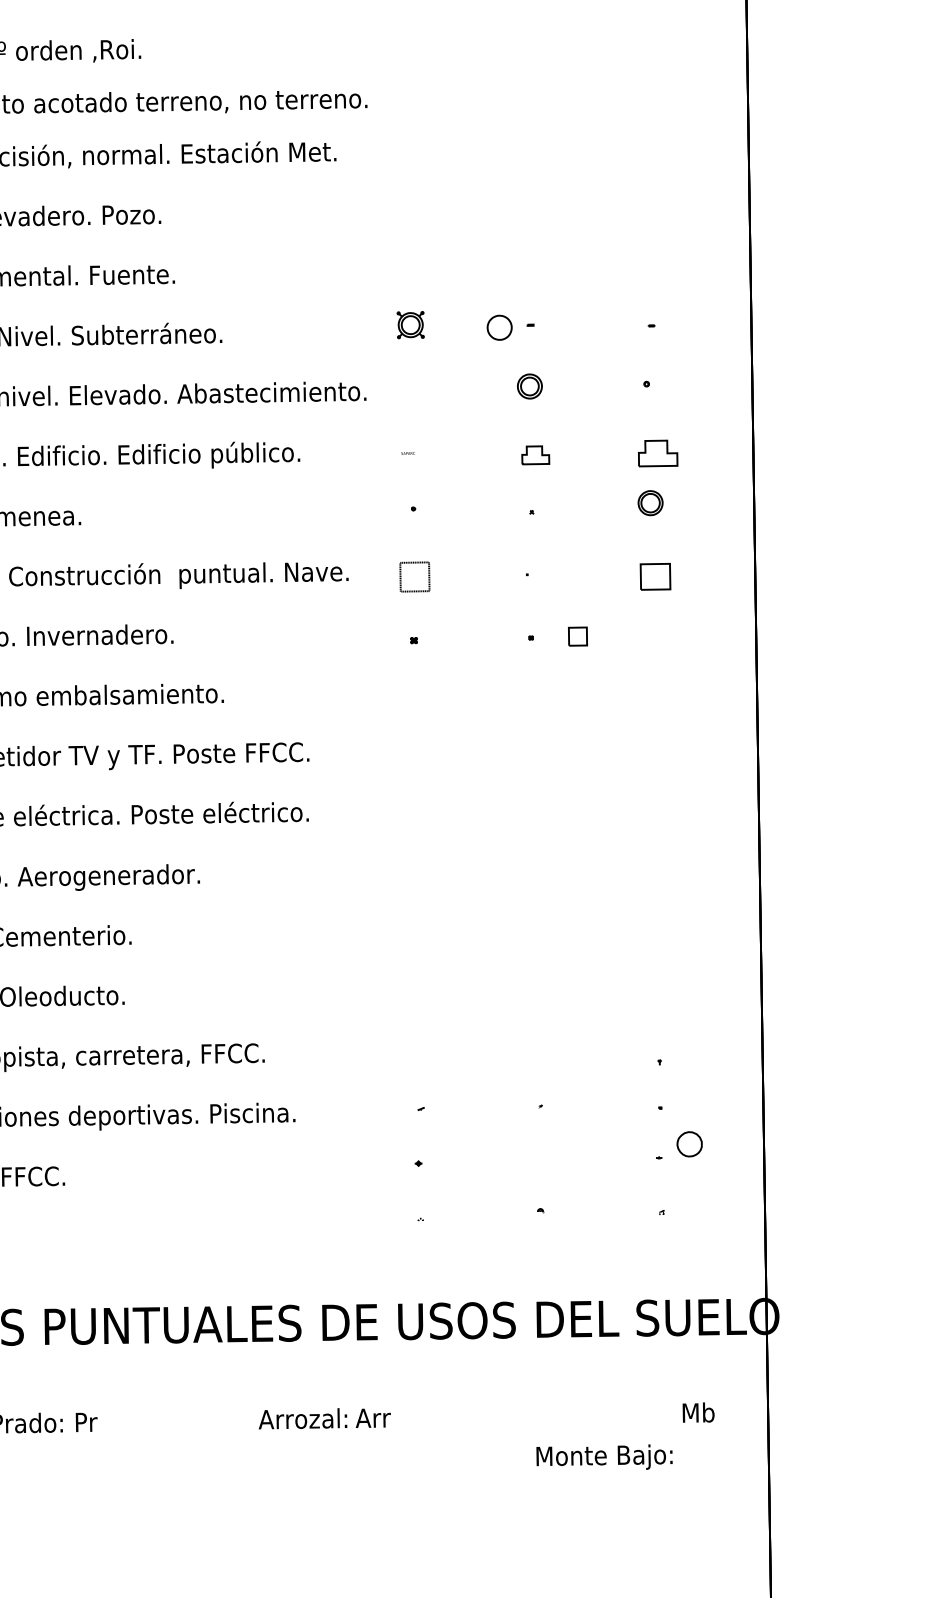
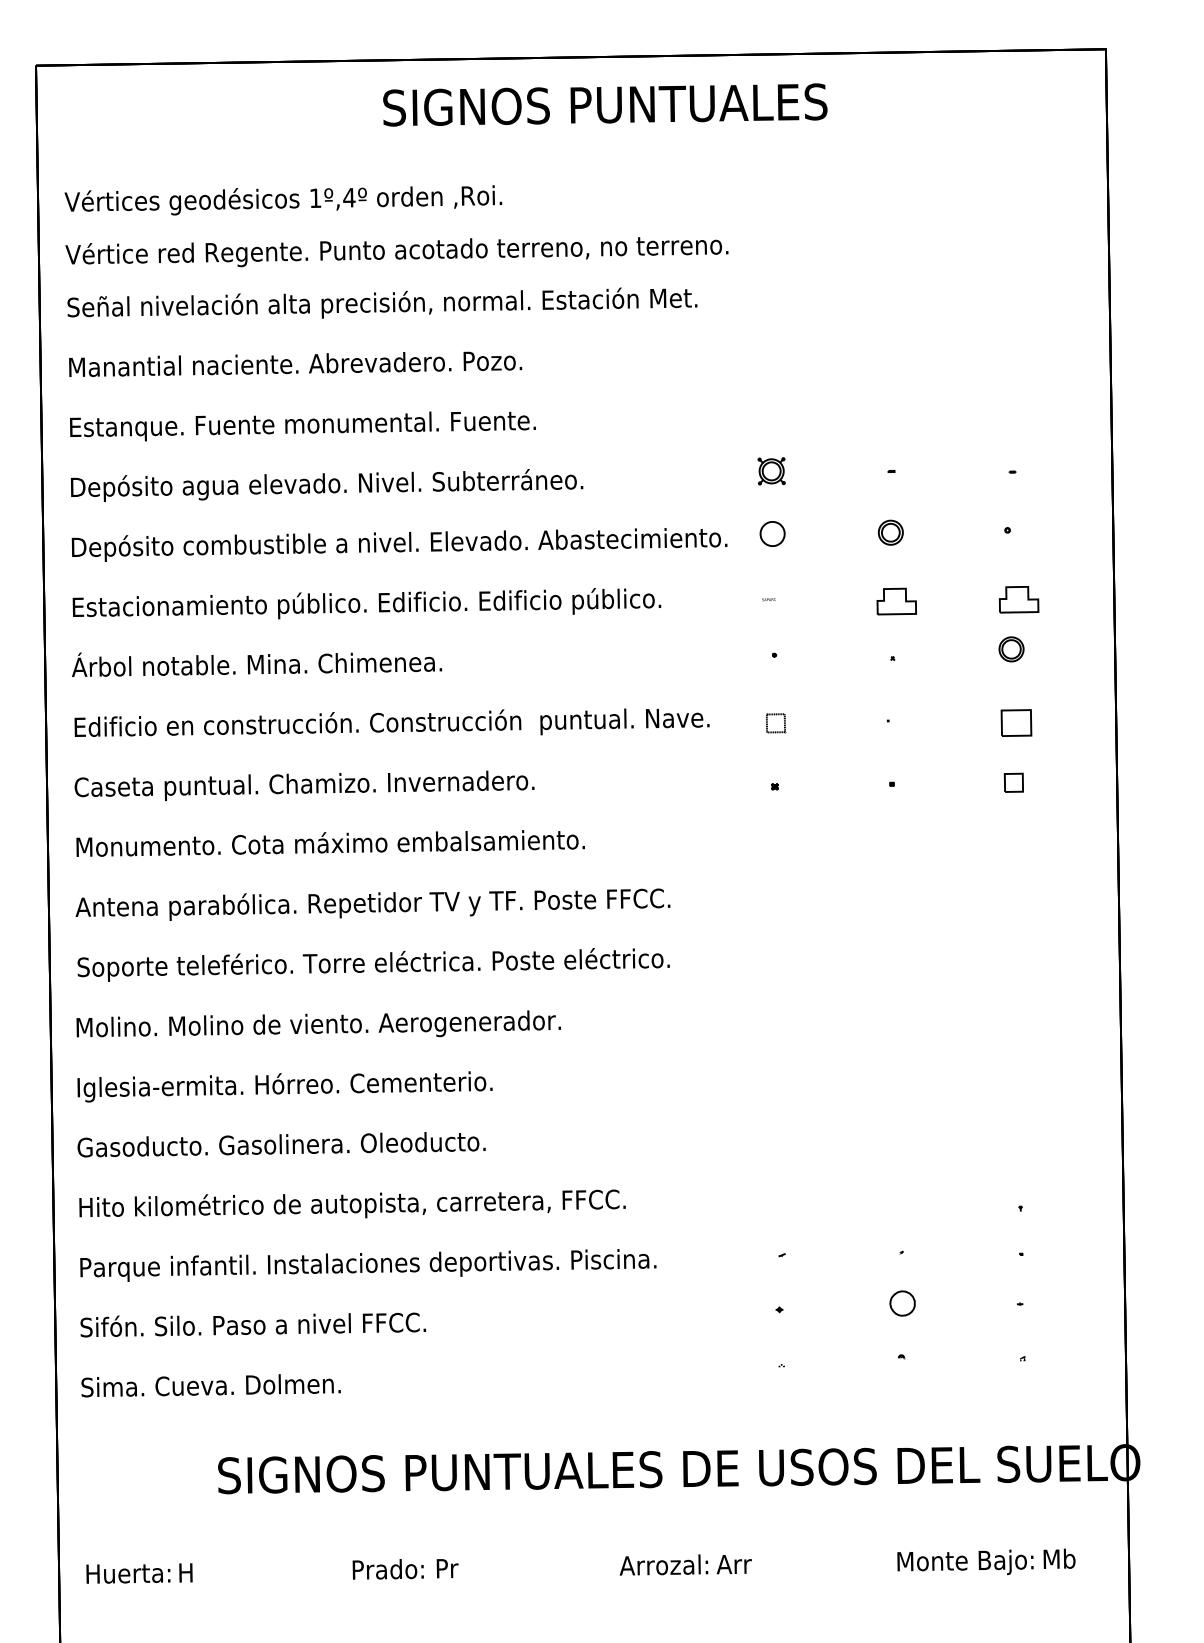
part: (499, 327) -> (772, 533), moved
part: (535, 455) -> (896, 601), size x1.43
part: (414, 577) -> (775, 723), size x0.62
part: (577, 636) -> (1013, 782), moved
part: (689, 1144) -> (902, 1303), moved
text: (604, 1457) -> (965, 1562), moved

